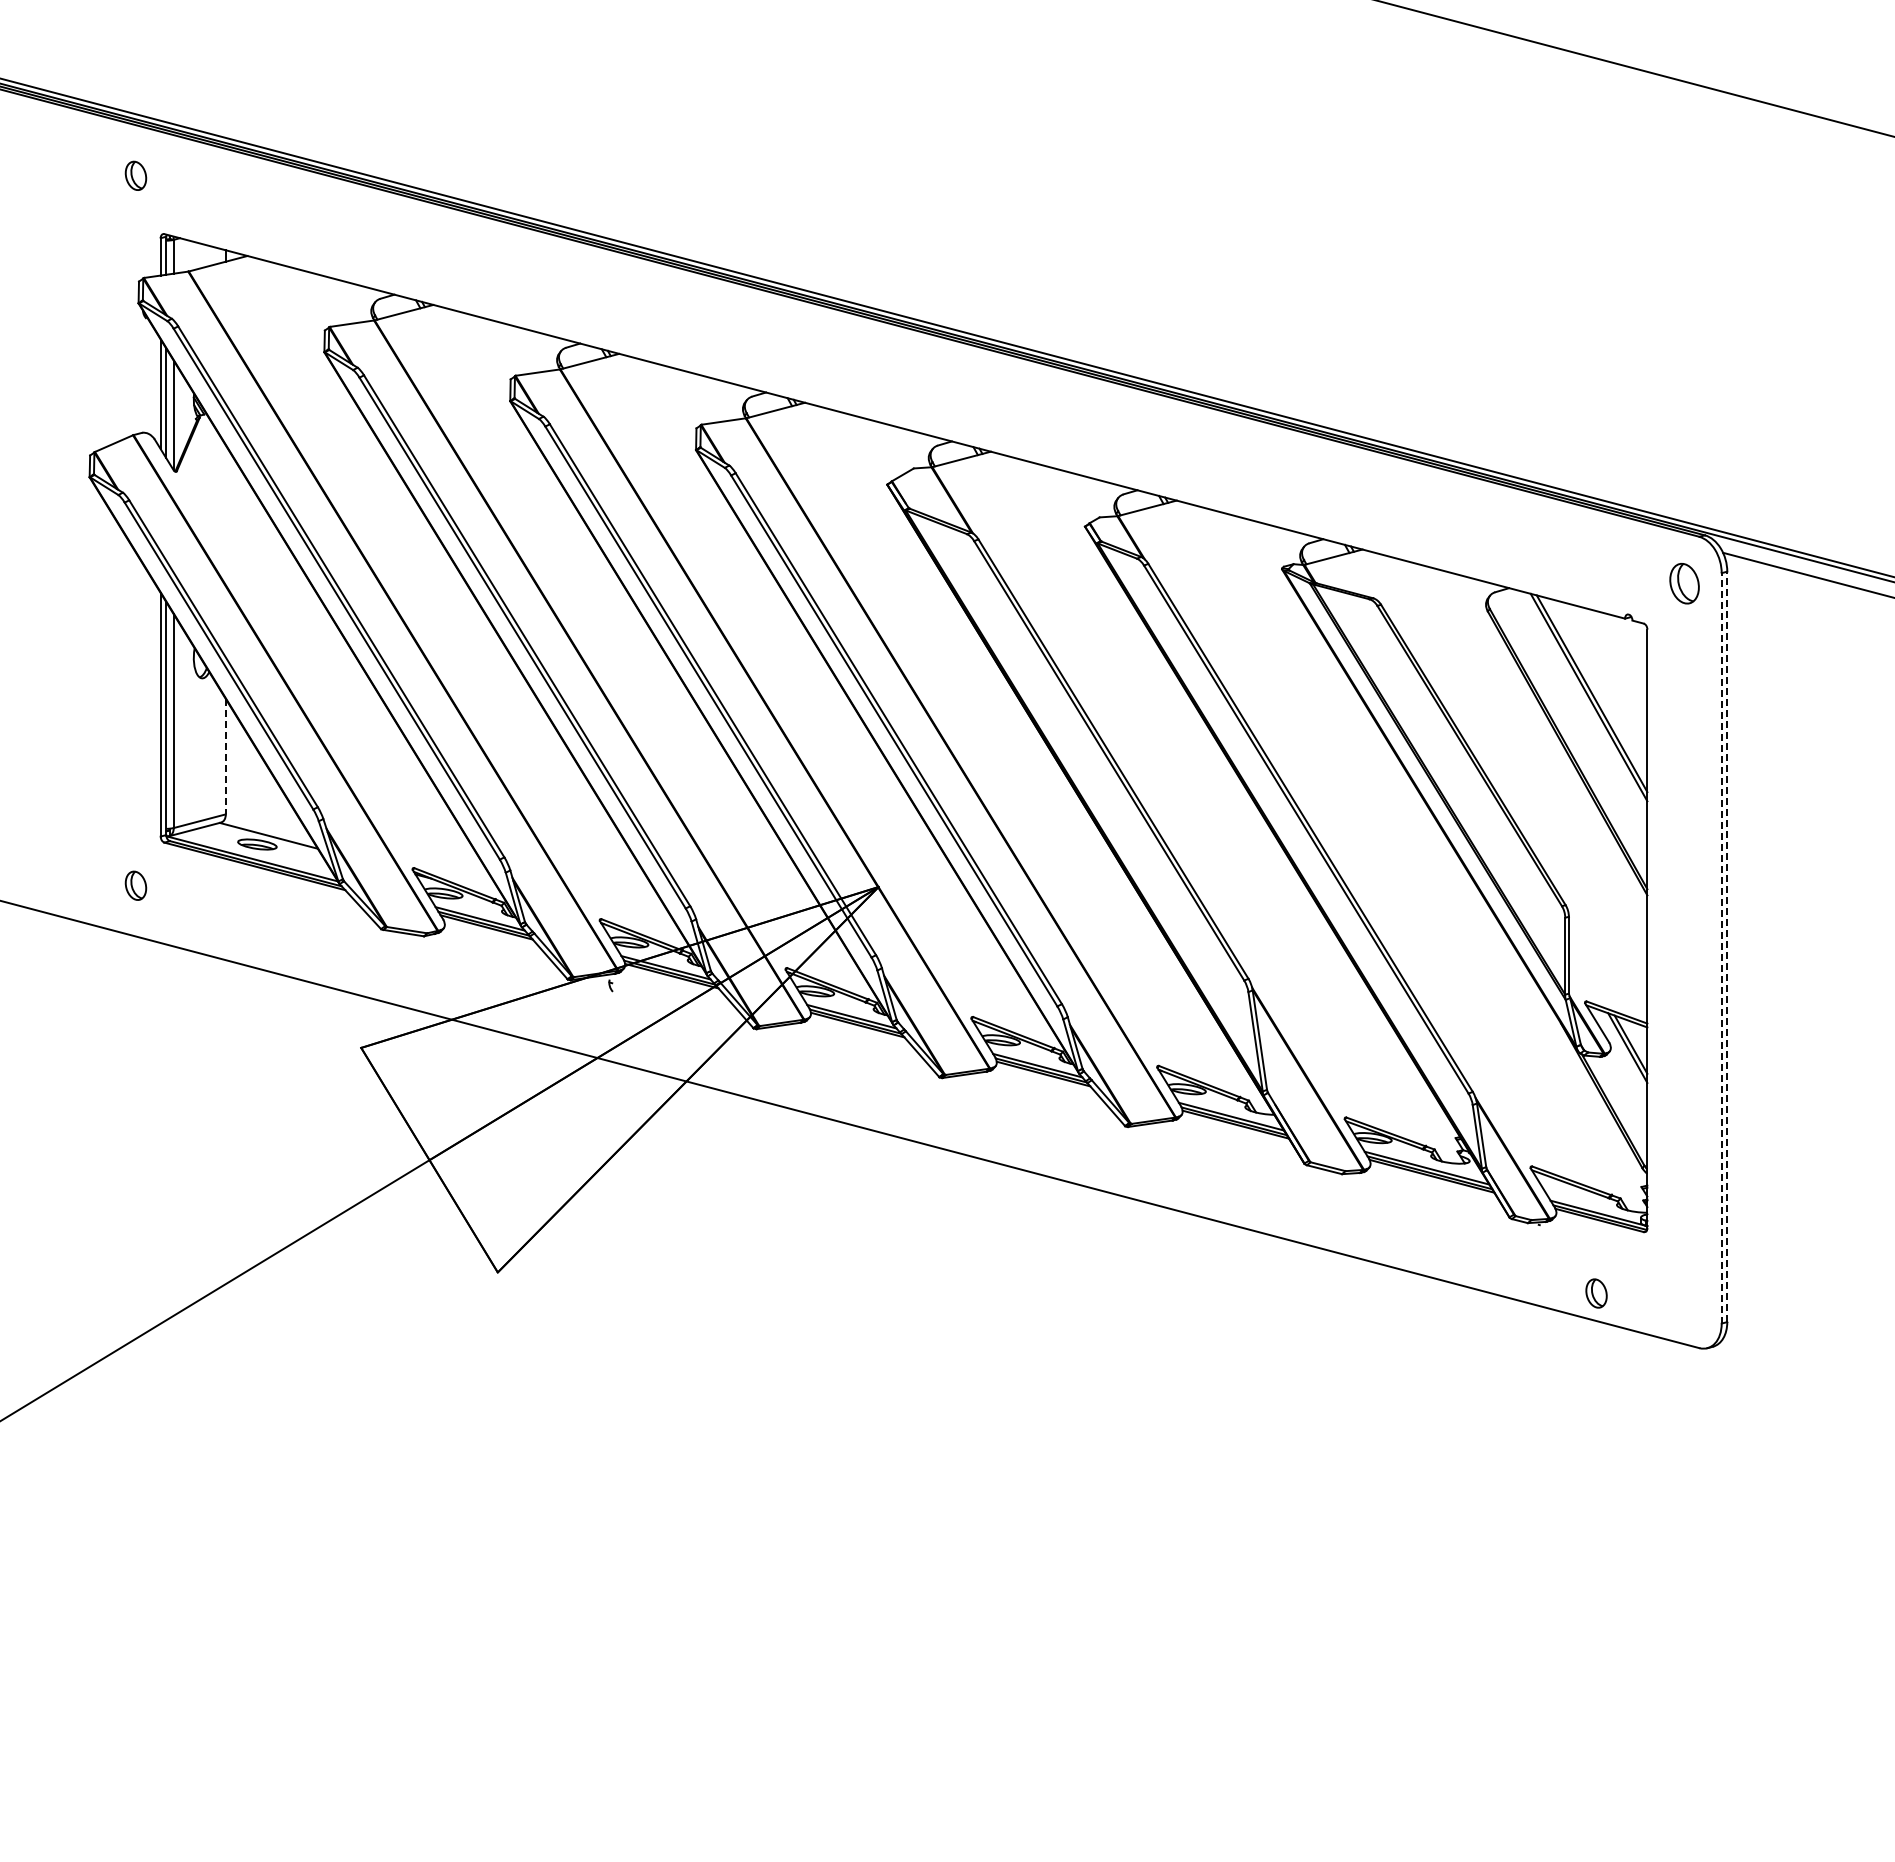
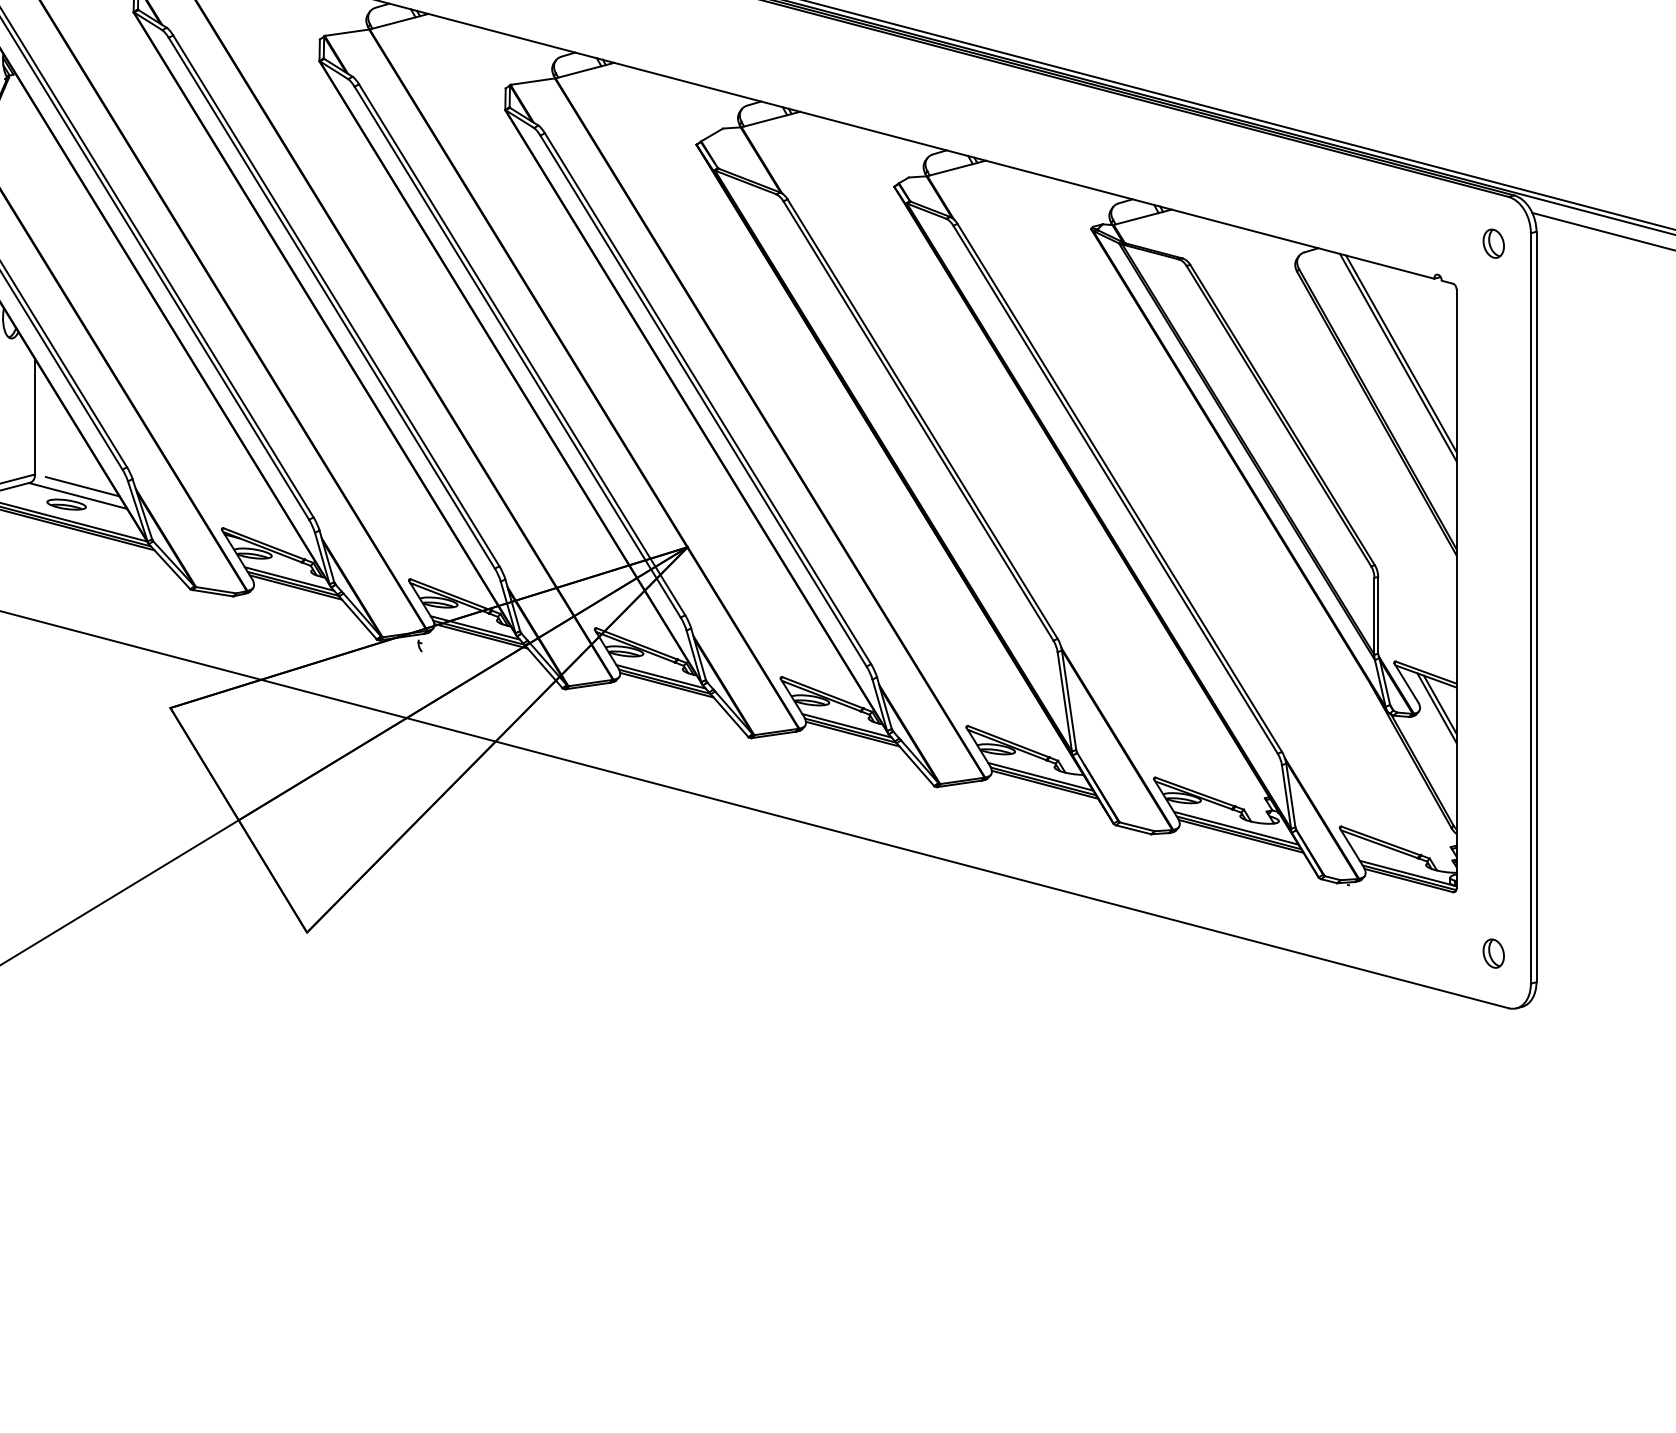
part: (1684, 583) -> (1493, 243), size x0.71
line: (225, 756) -> (34, 416), dashed -> solid
line: (273, 826) -> (82, 486), added
line: (1727, 946) -> (1536, 606), dashed -> solid
line: (1721, 947) -> (1530, 607), dashed -> solid
part: (1596, 1293) -> (1493, 953), moved

